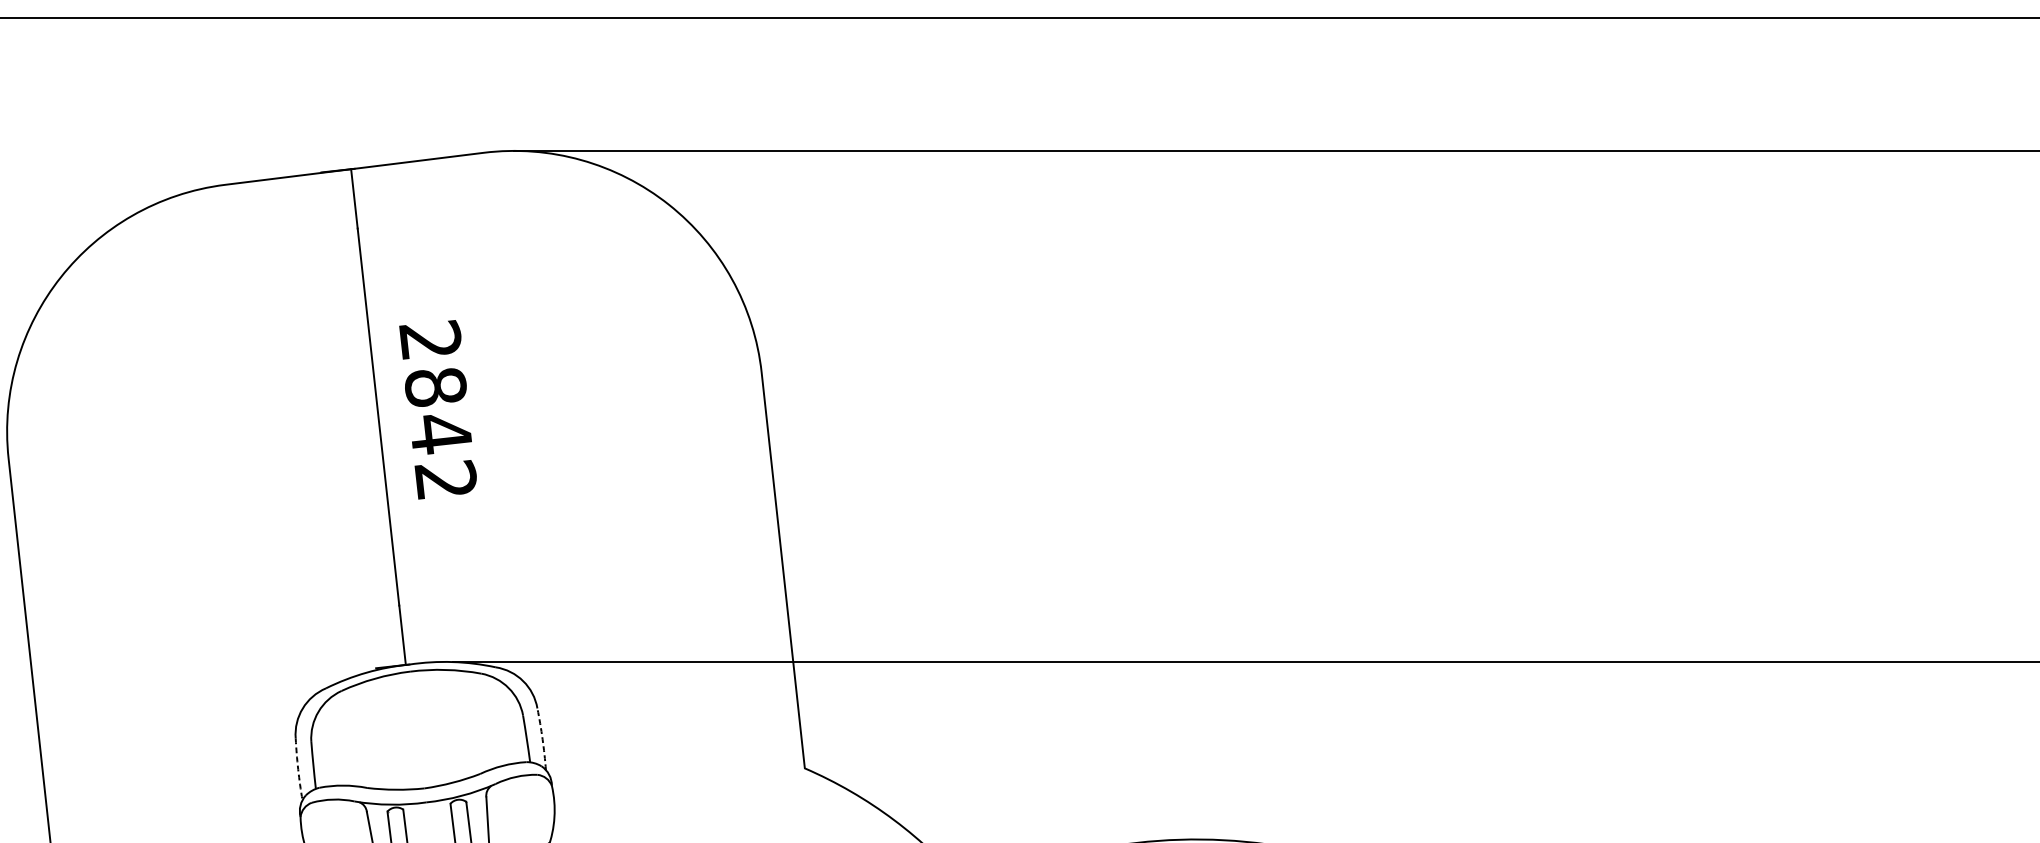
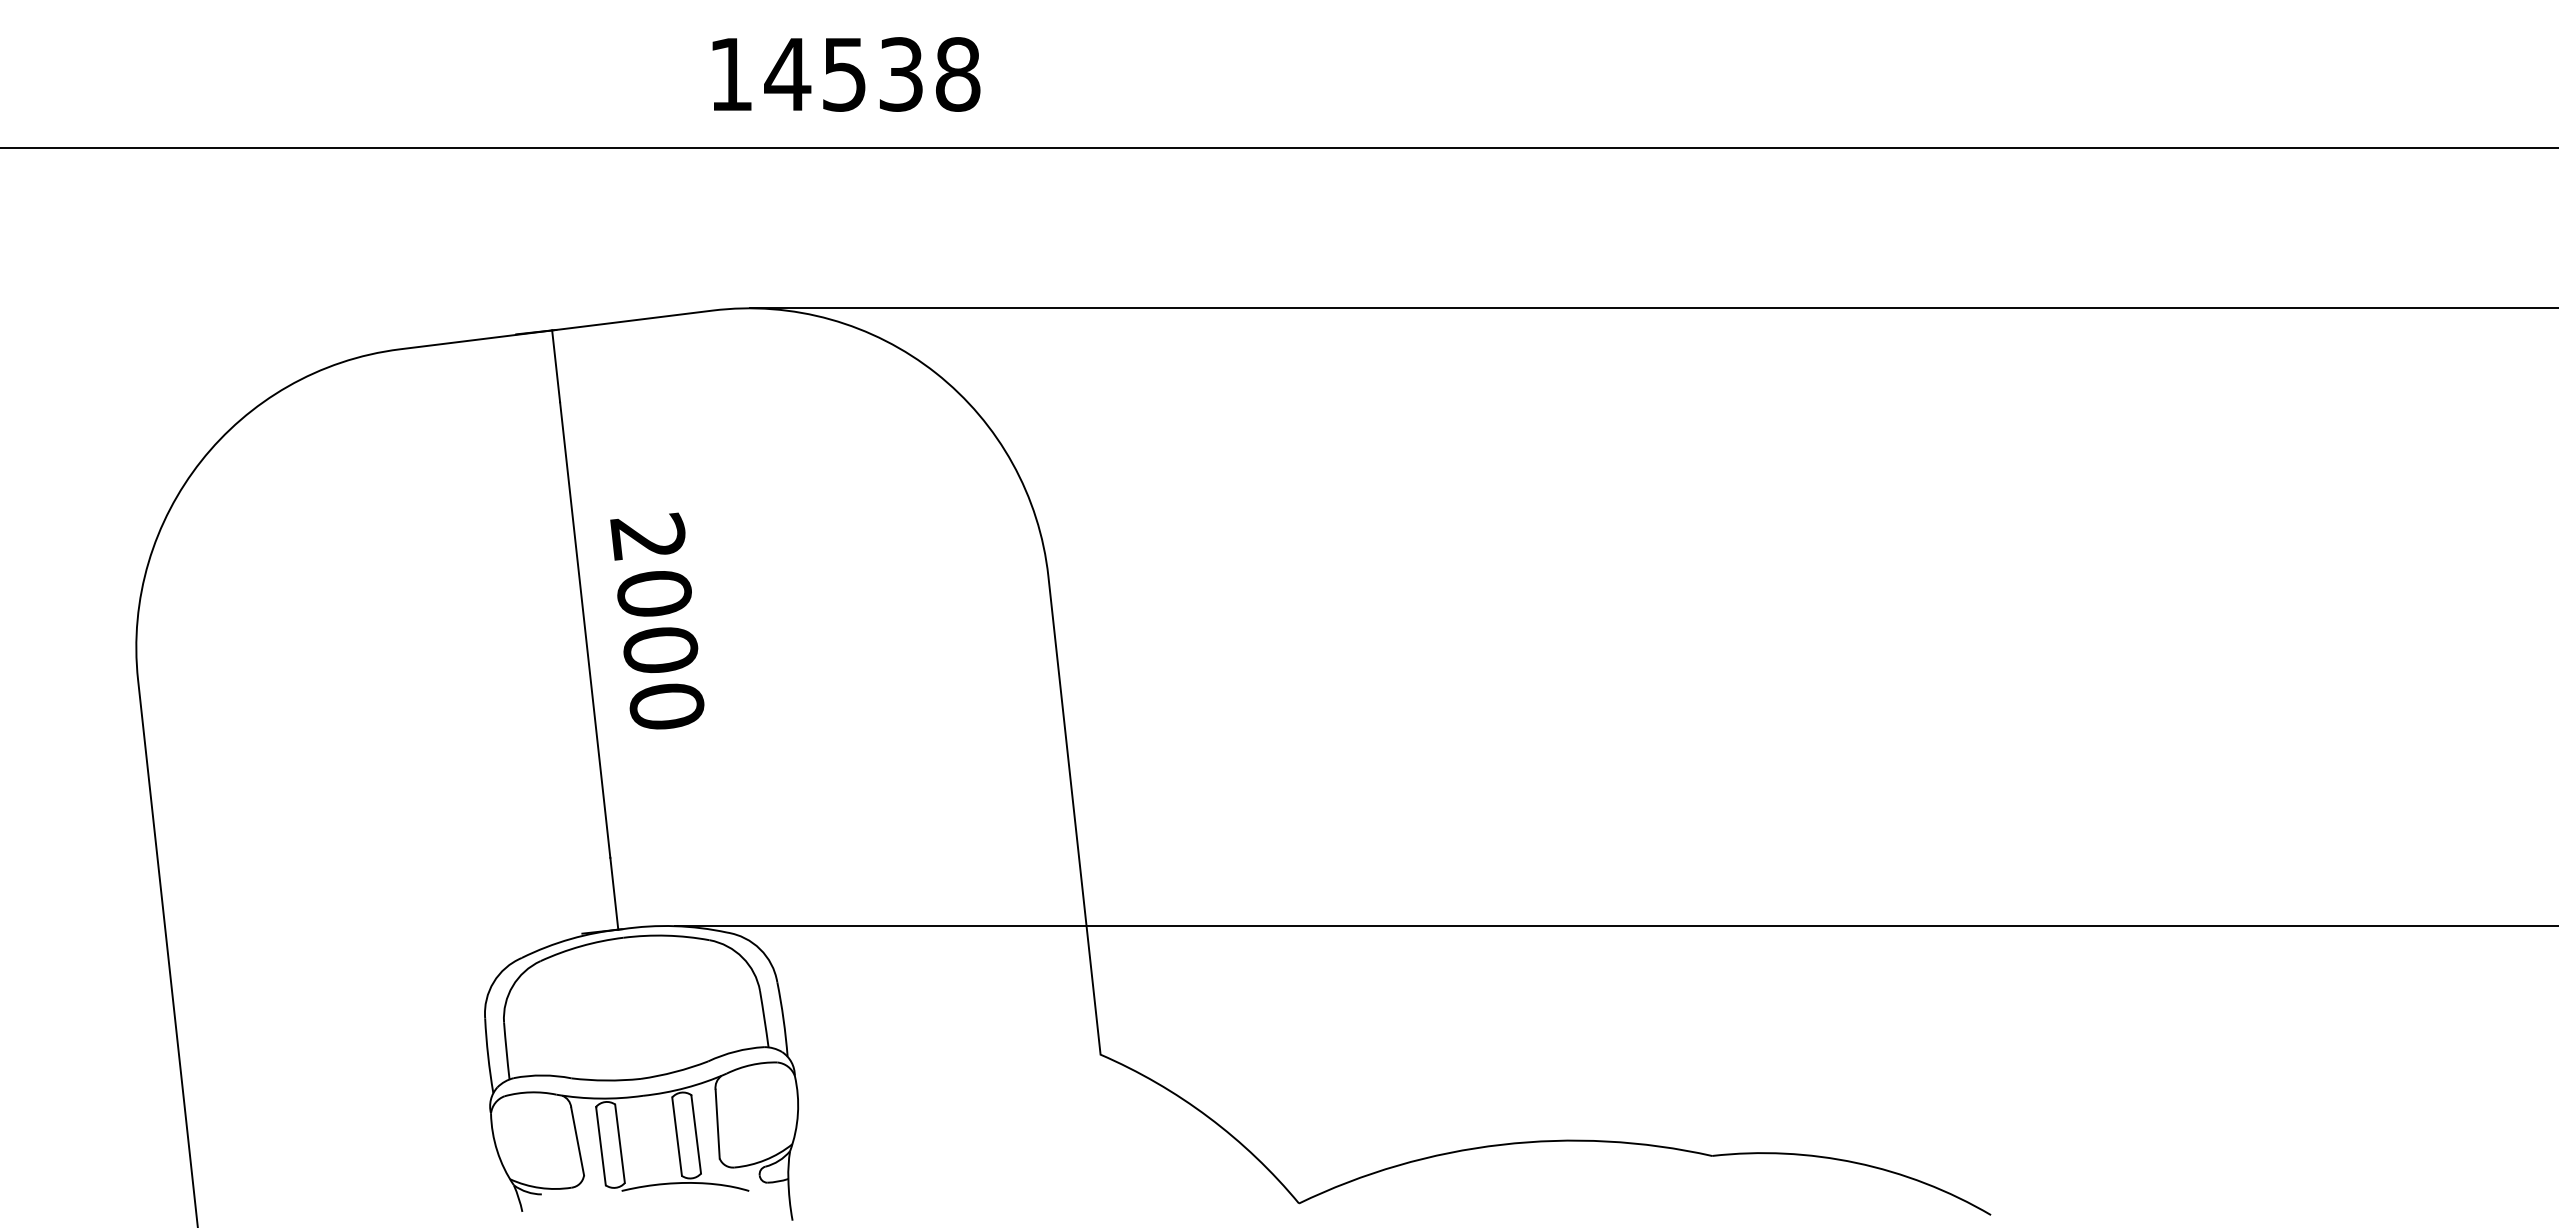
text: (440, 434) -> (660, 650), 2842 -> 2000
arc: (542, 739) -> (783, 1019), dashed -> solid
arc: (298, 769) -> (488, 1055), dashed -> solid

